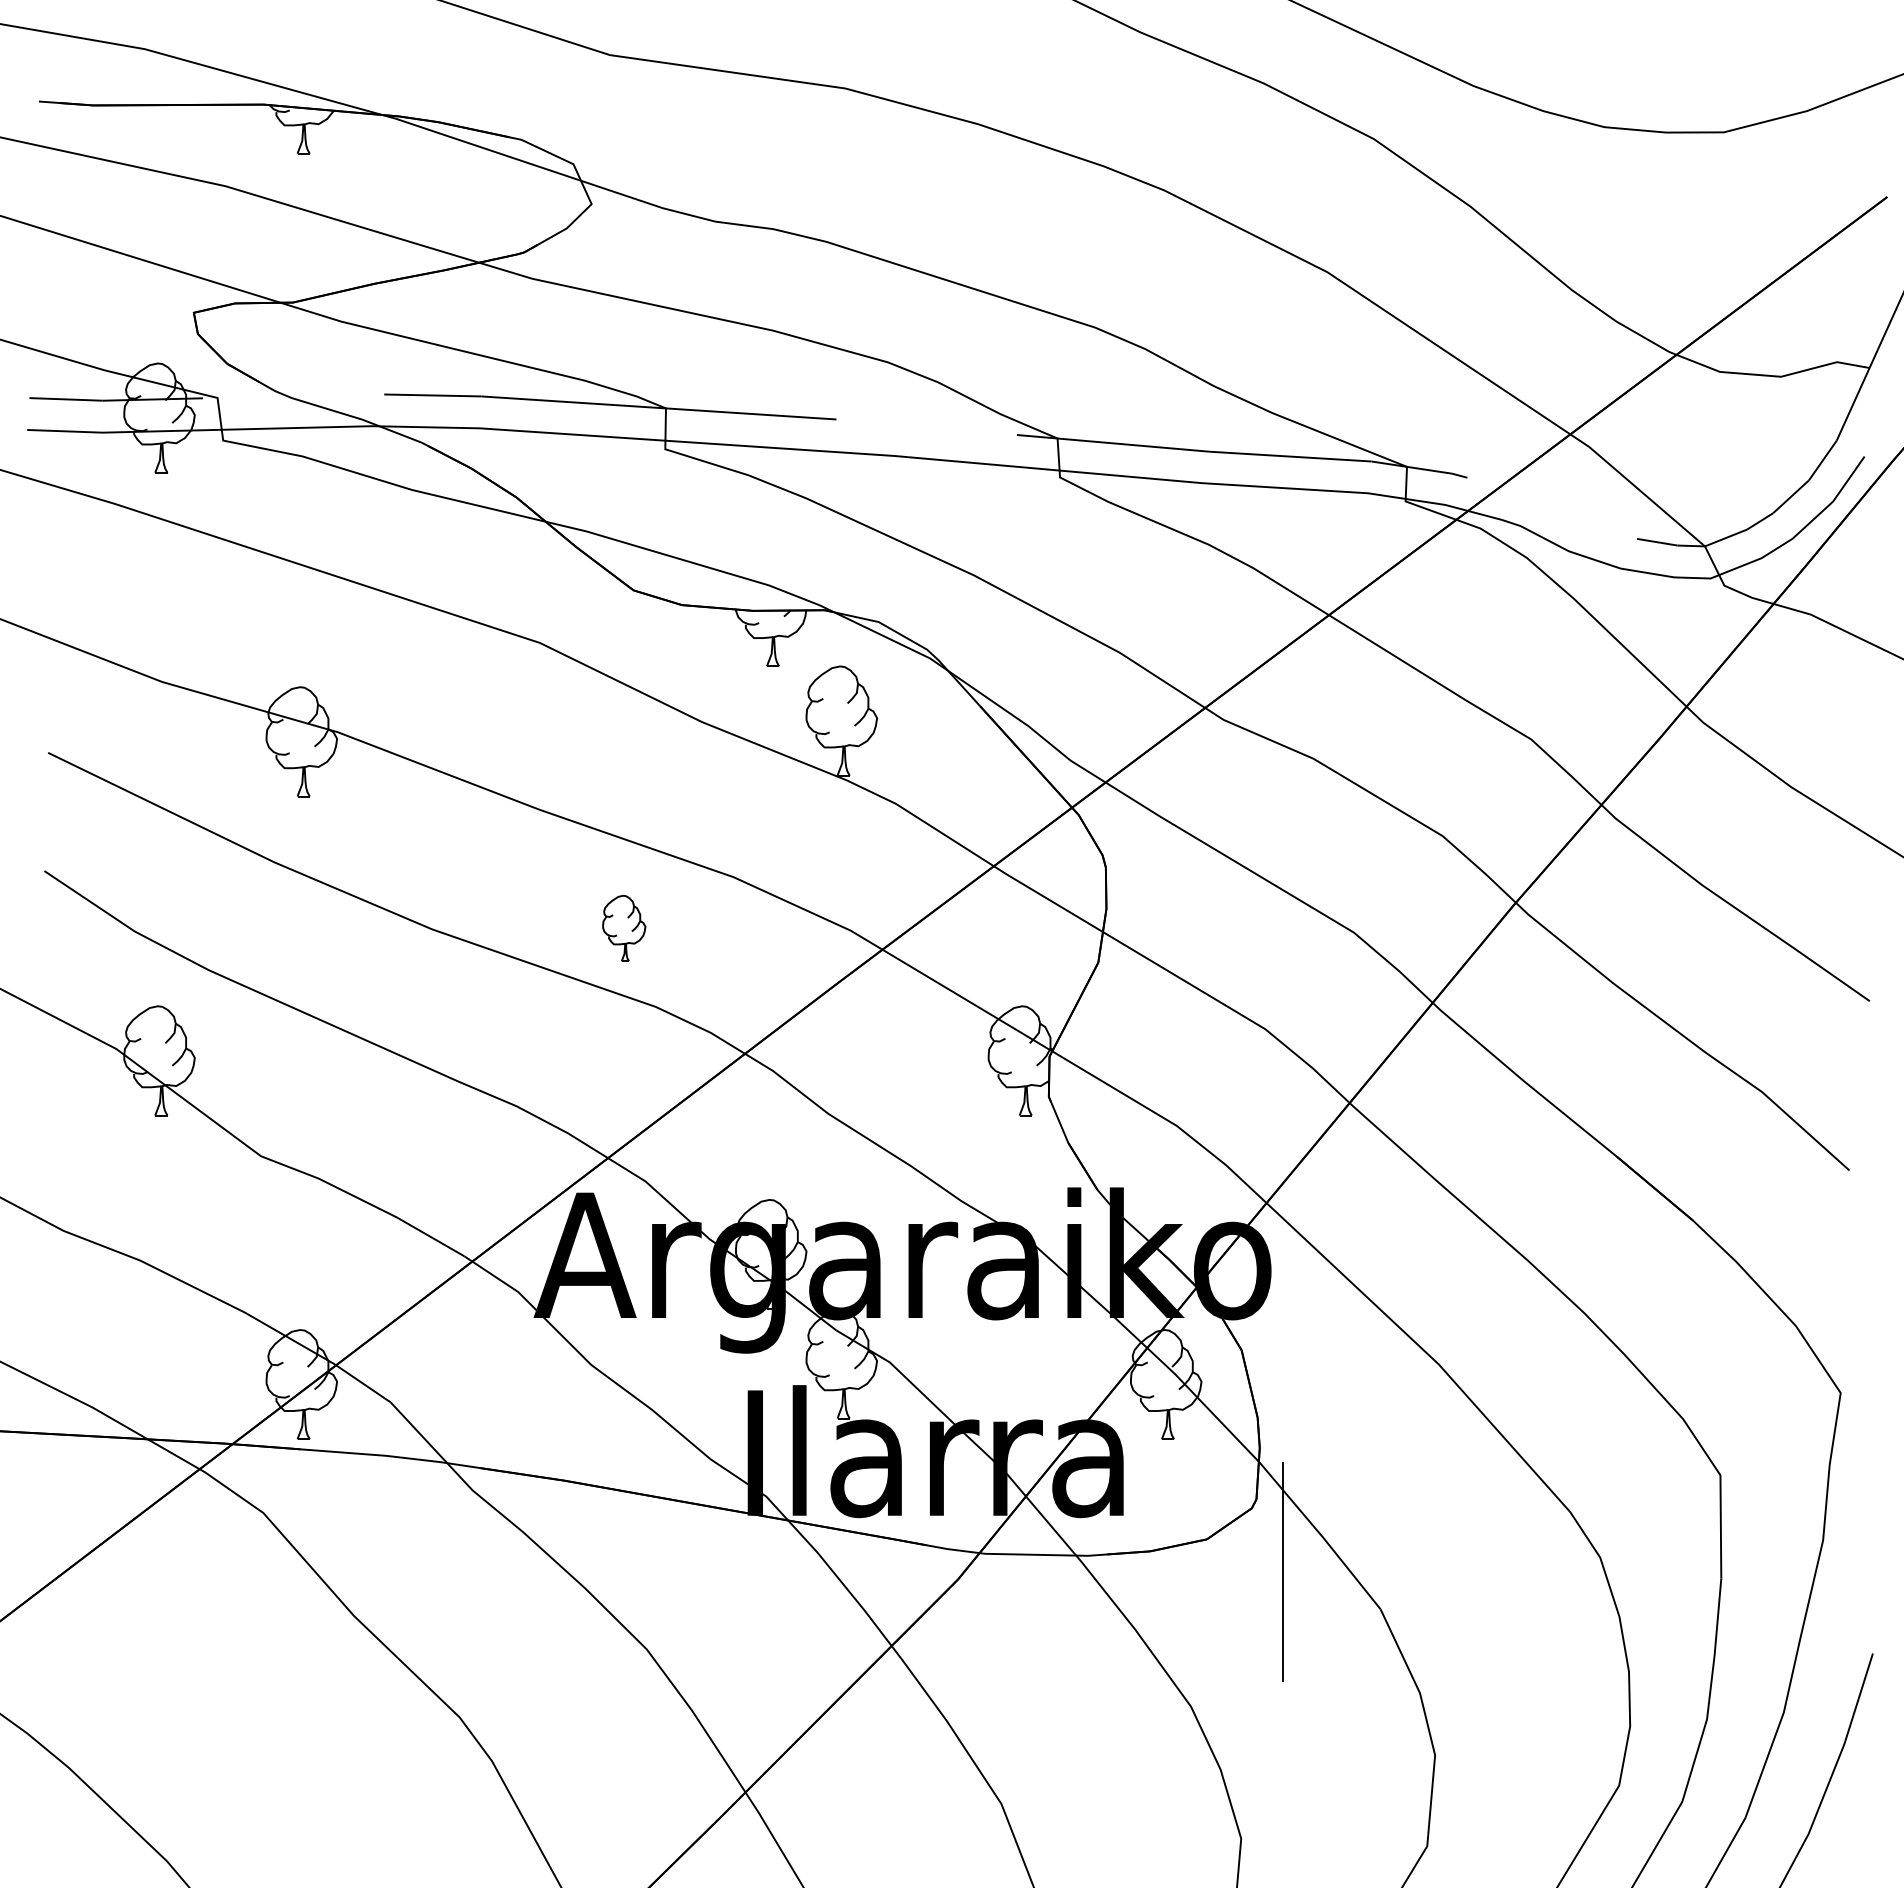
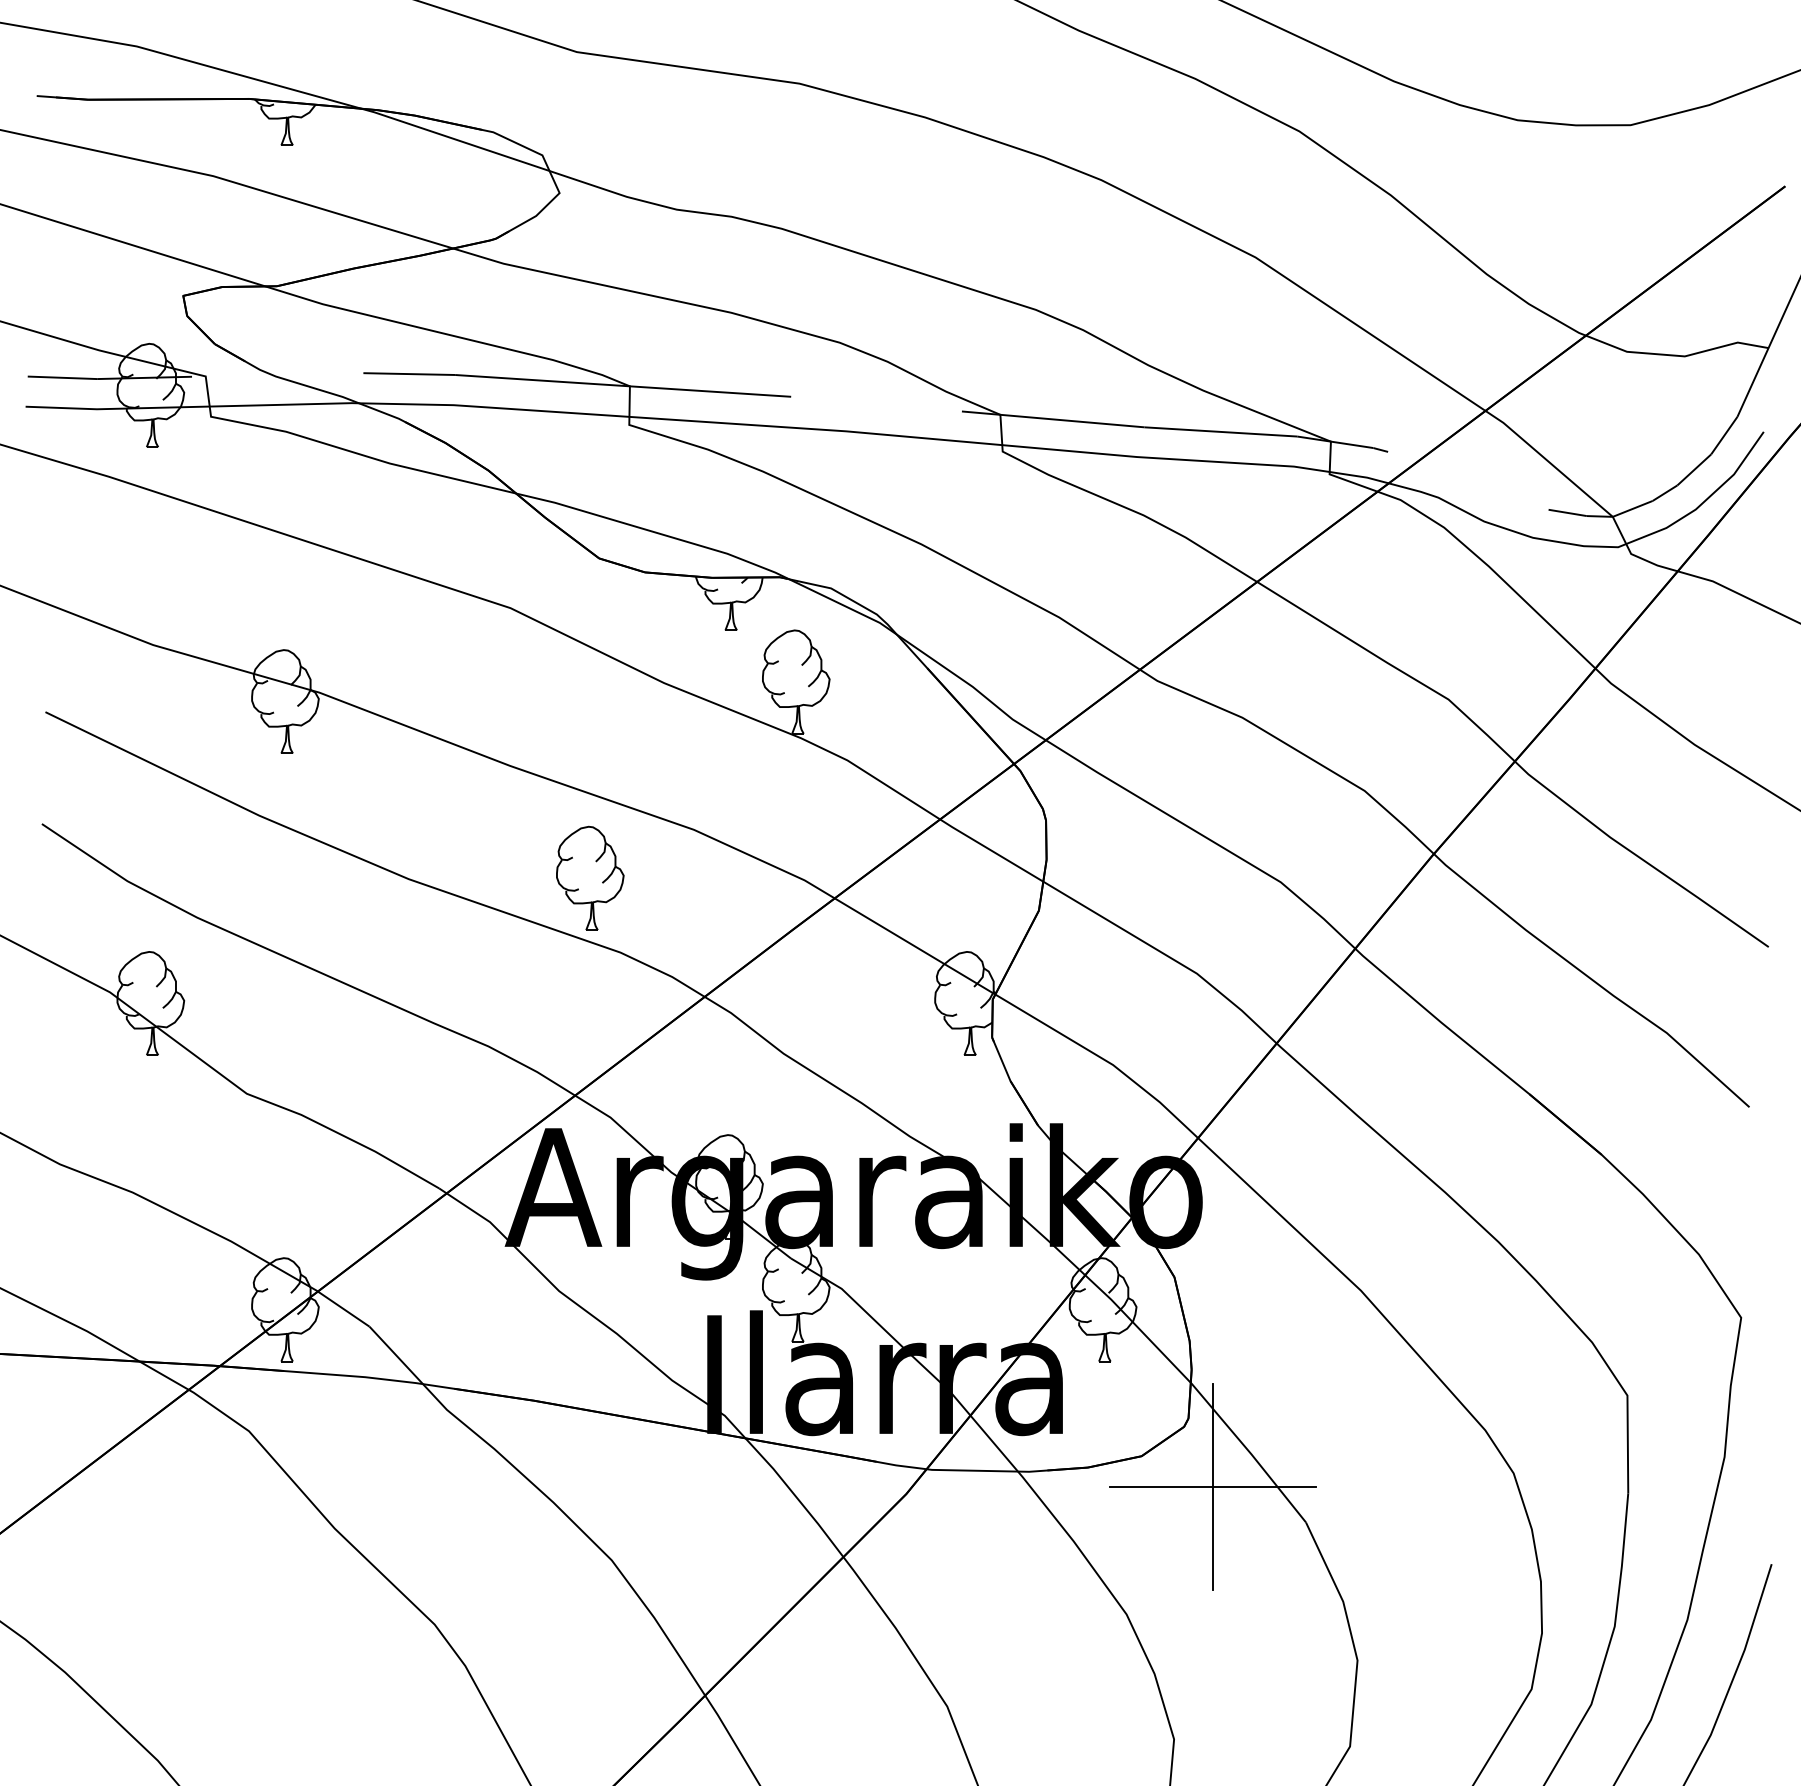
part: (624, 928) -> (590, 878), size x1.67
line: (1282, 1571) -> (1213, 1486), added

